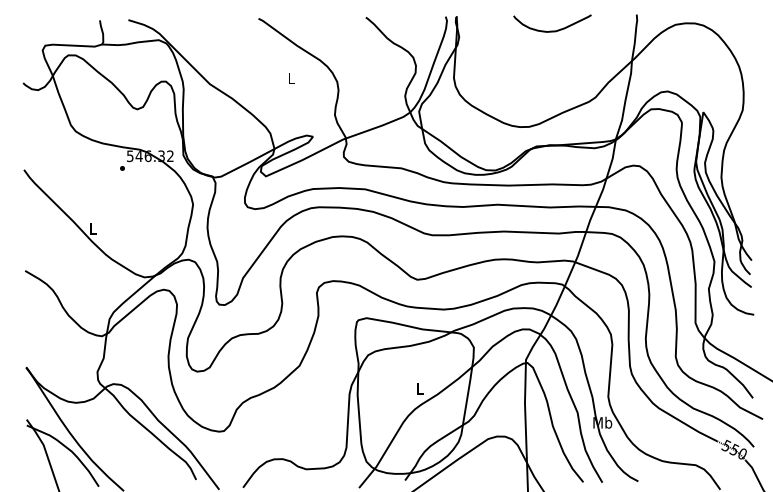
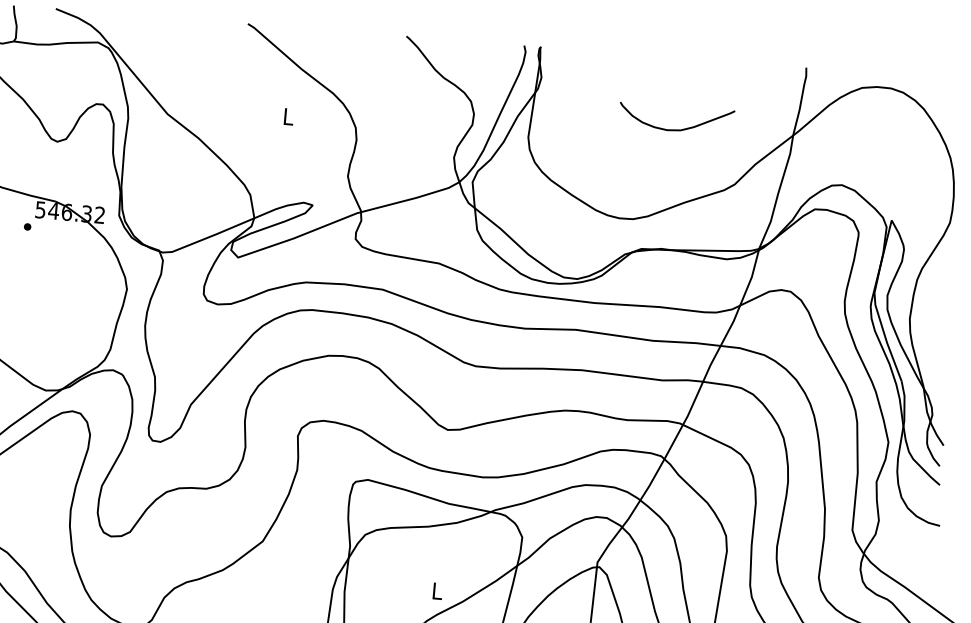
curve: (552, 30) -> (675, 128), moved

